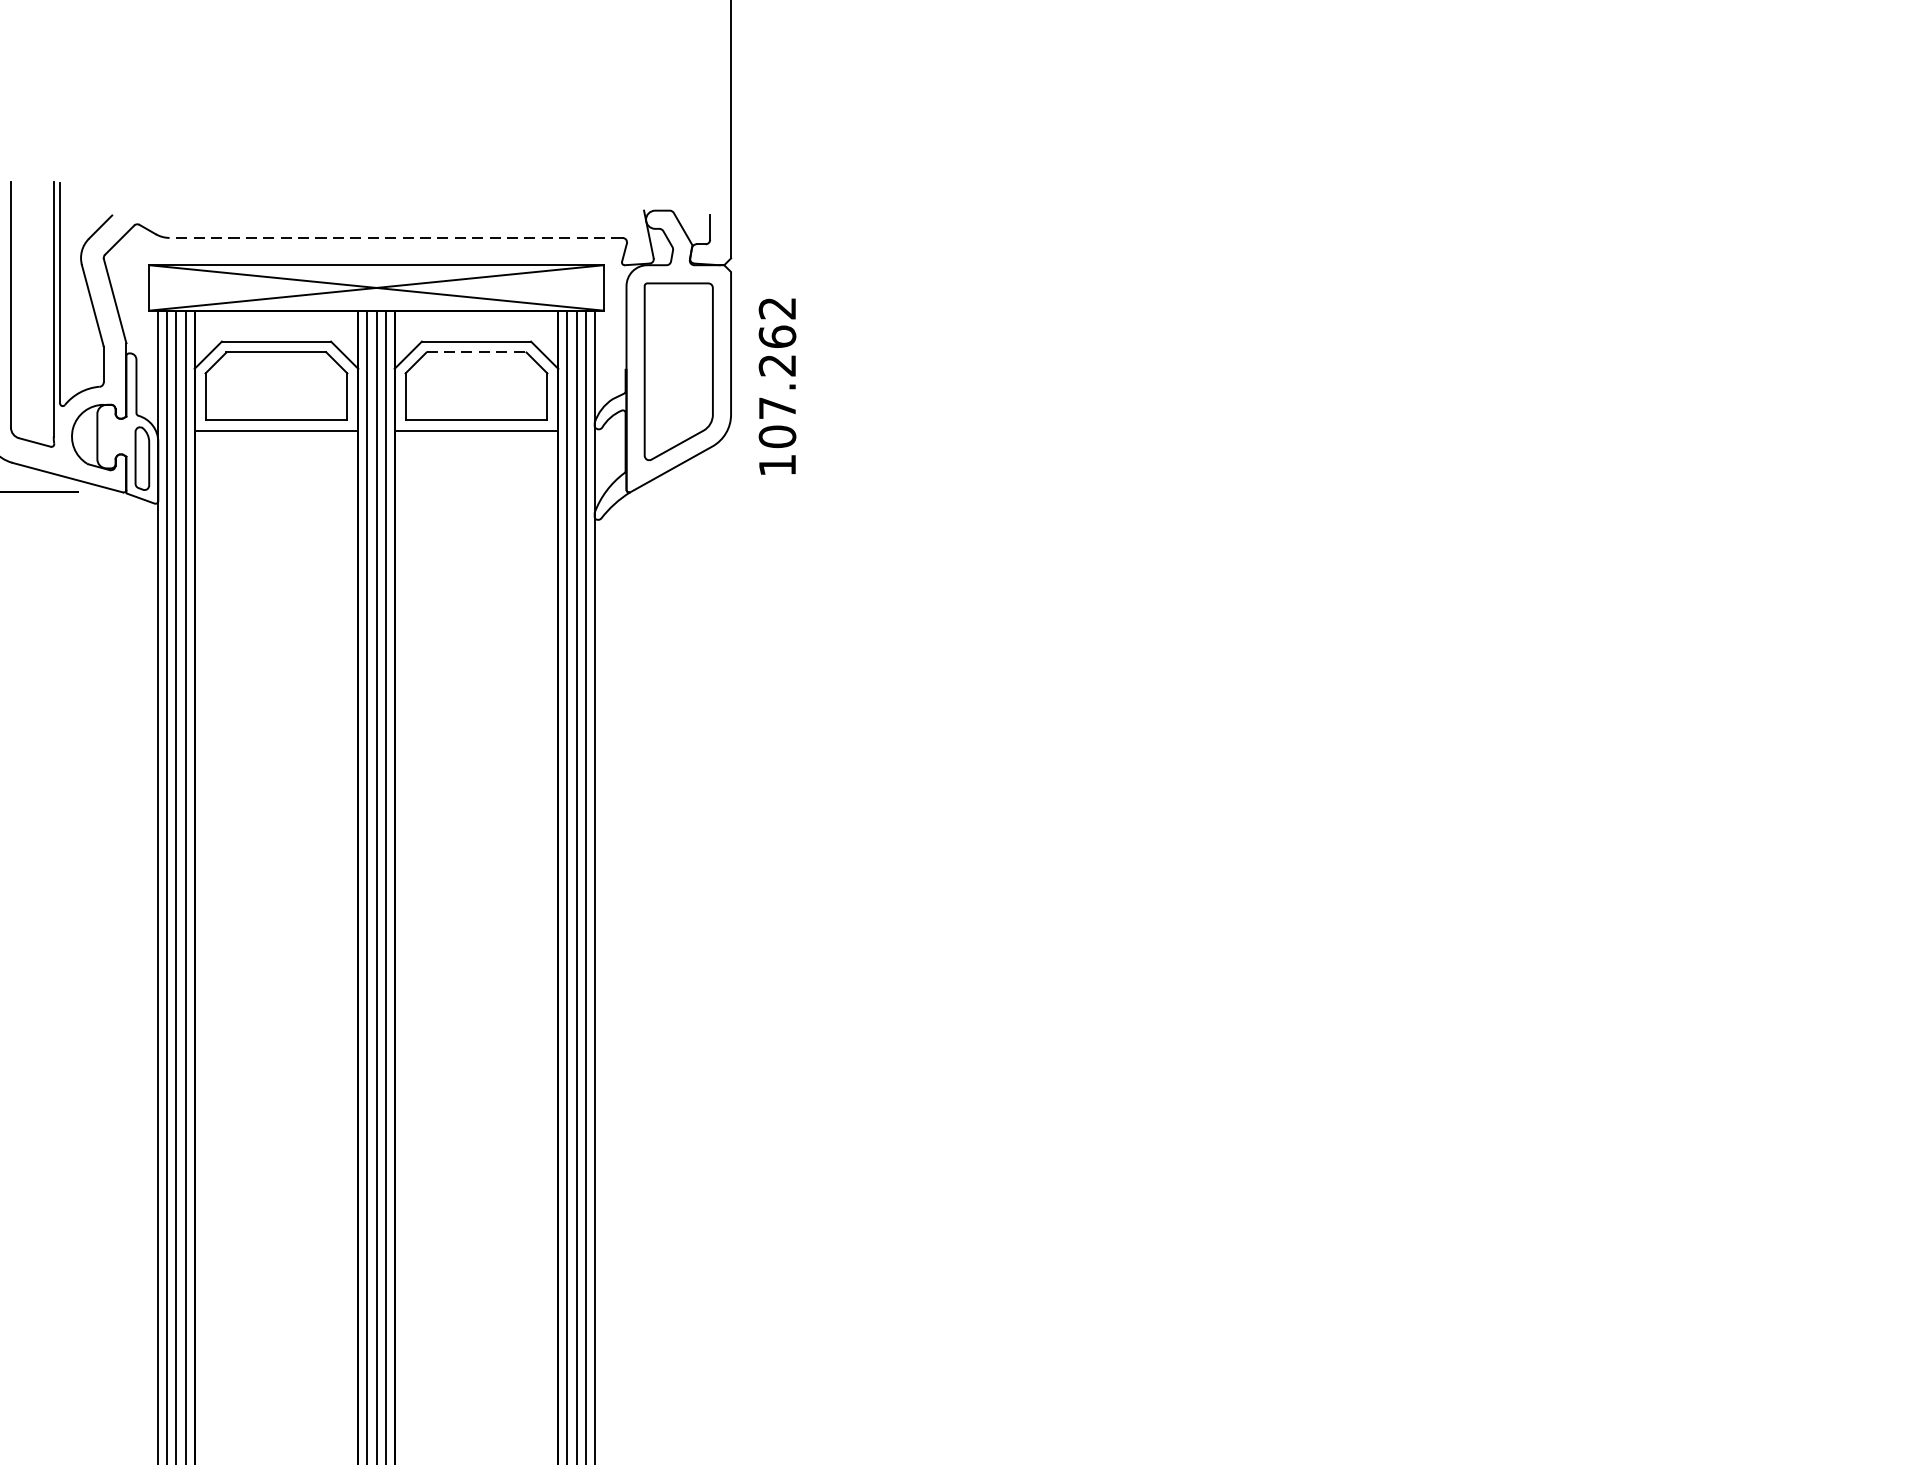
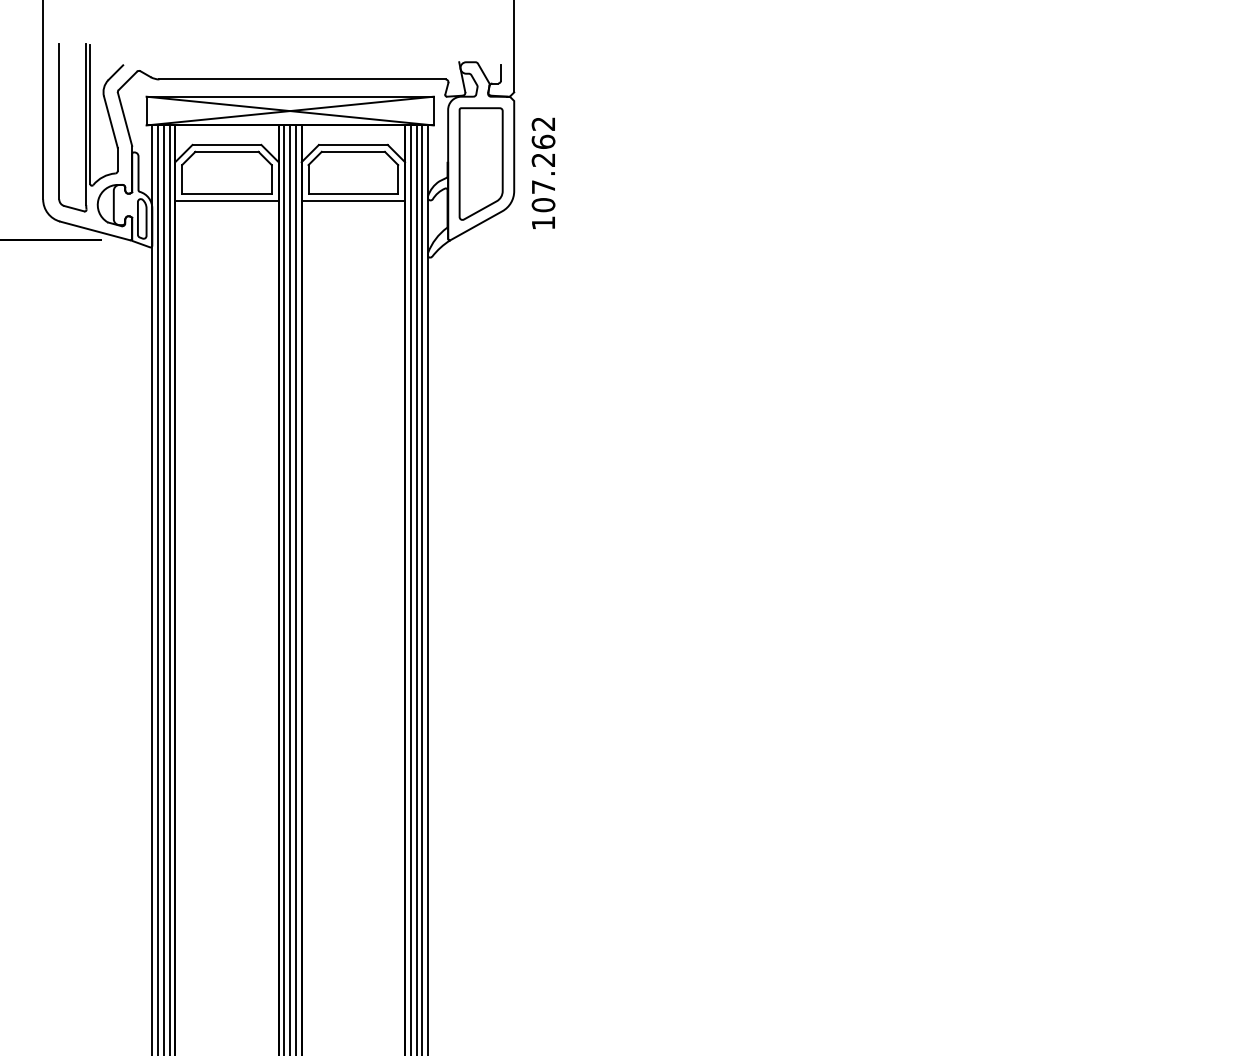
line: (396, 237) -> (302, 79), dashed -> solid
line: (476, 351) -> (353, 151), dashed -> solid

